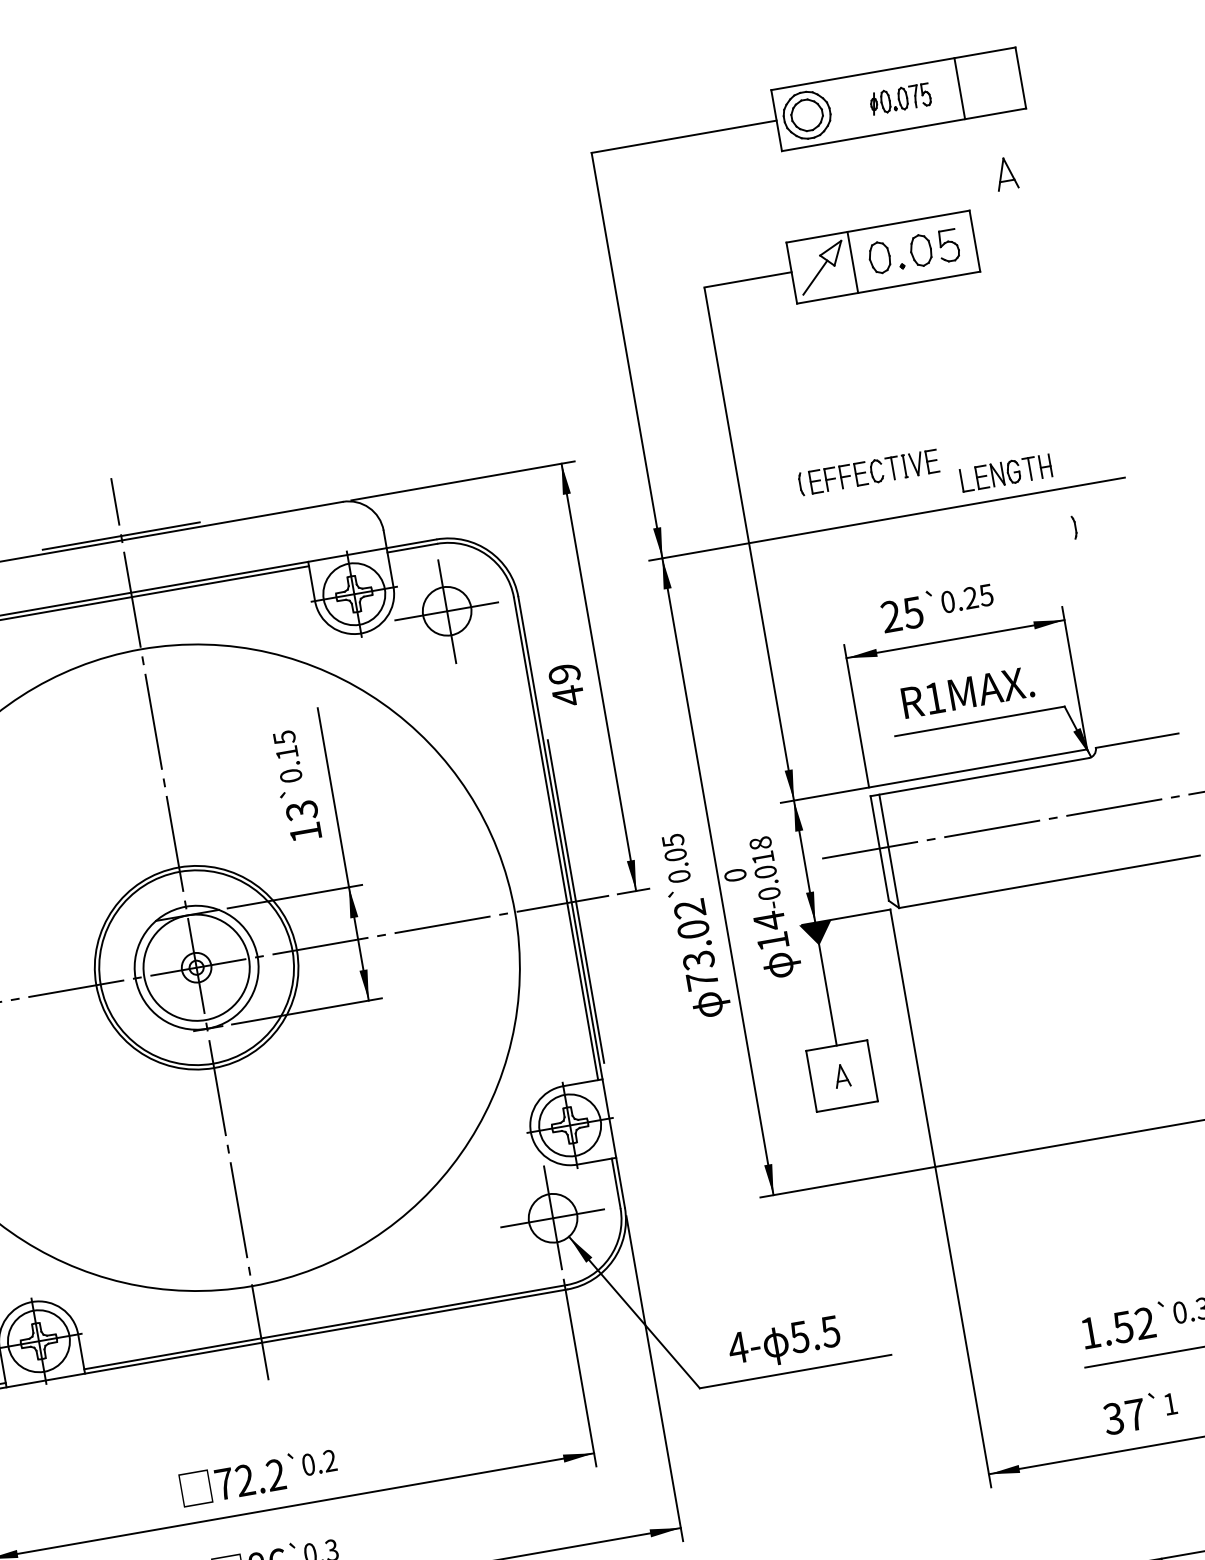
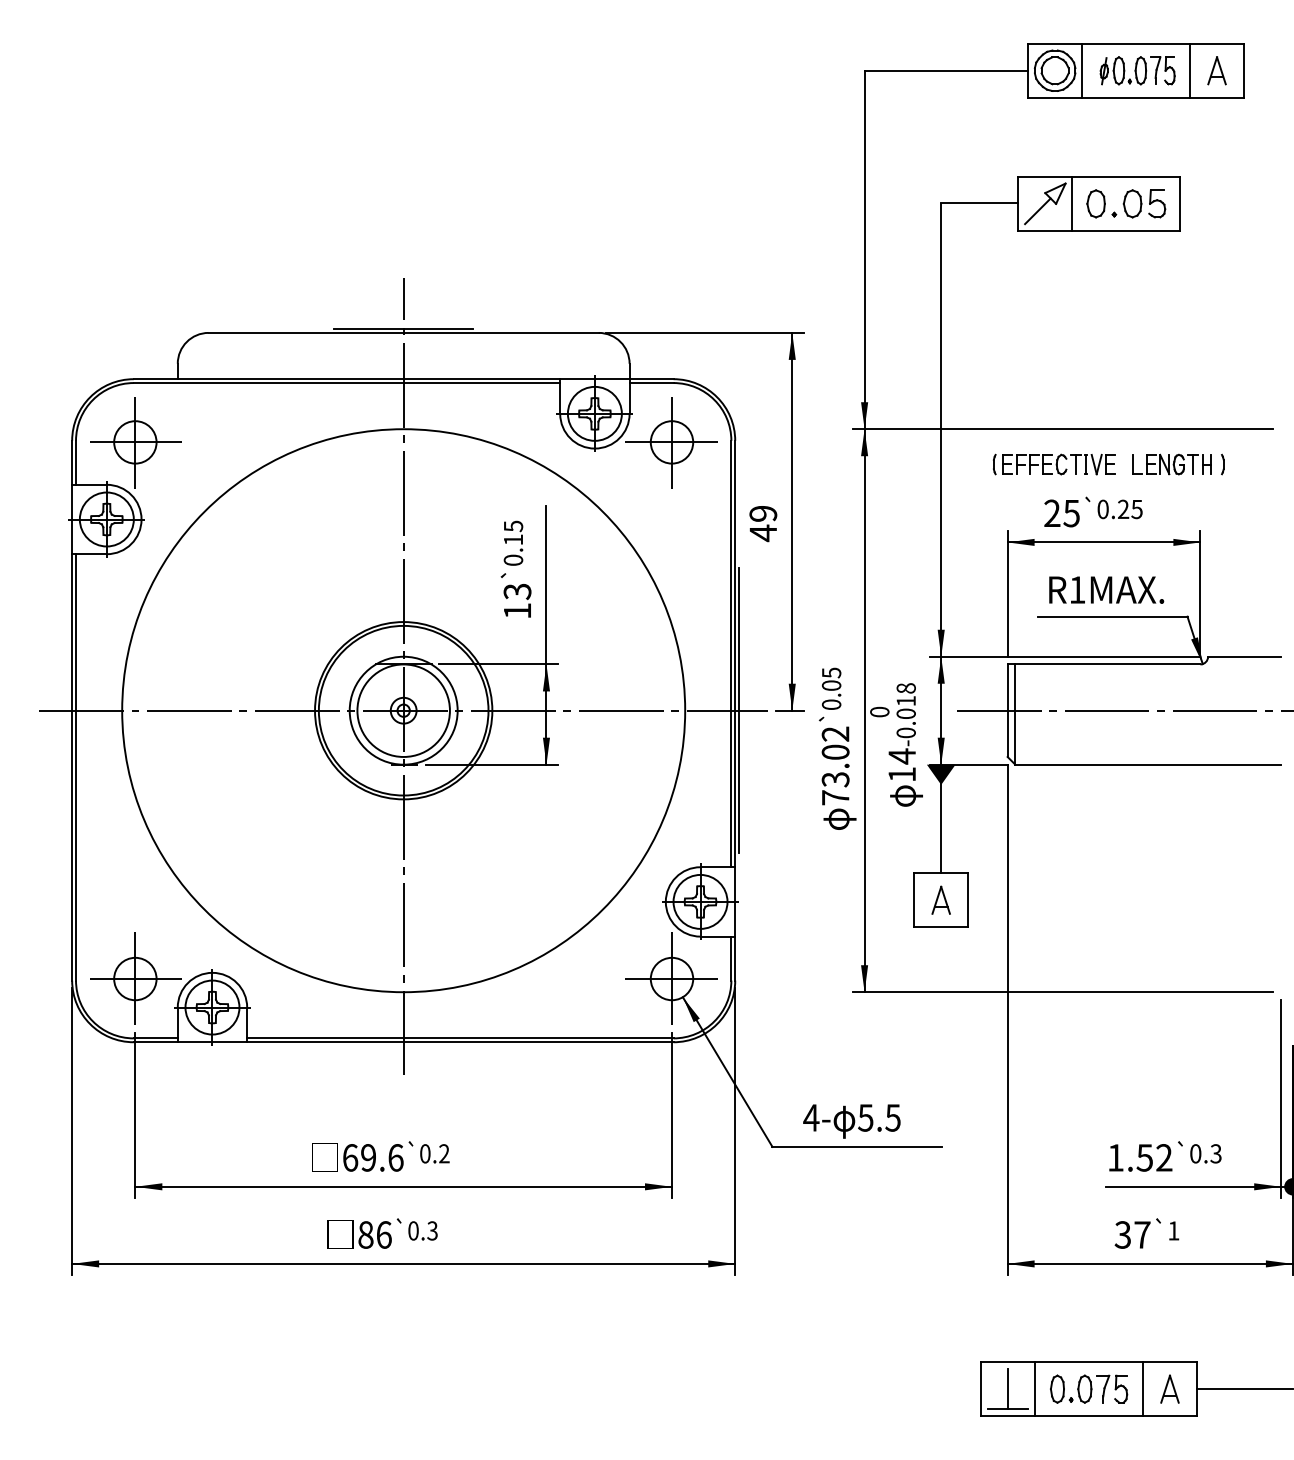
part: (900, 98) -> (1137, 70), size x1.43
line: (838, 109) -> (1082, 70), added
part: (1005, 173) -> (1216, 70), moved
part: (868, 472) -> (1054, 464), moved
part: (1005, 473) -> (1171, 464), moved
part: (841, 1075) -> (940, 899), size x1.43
text: (250, 1479) -> (373, 1157), 72.2 -> 69.6

